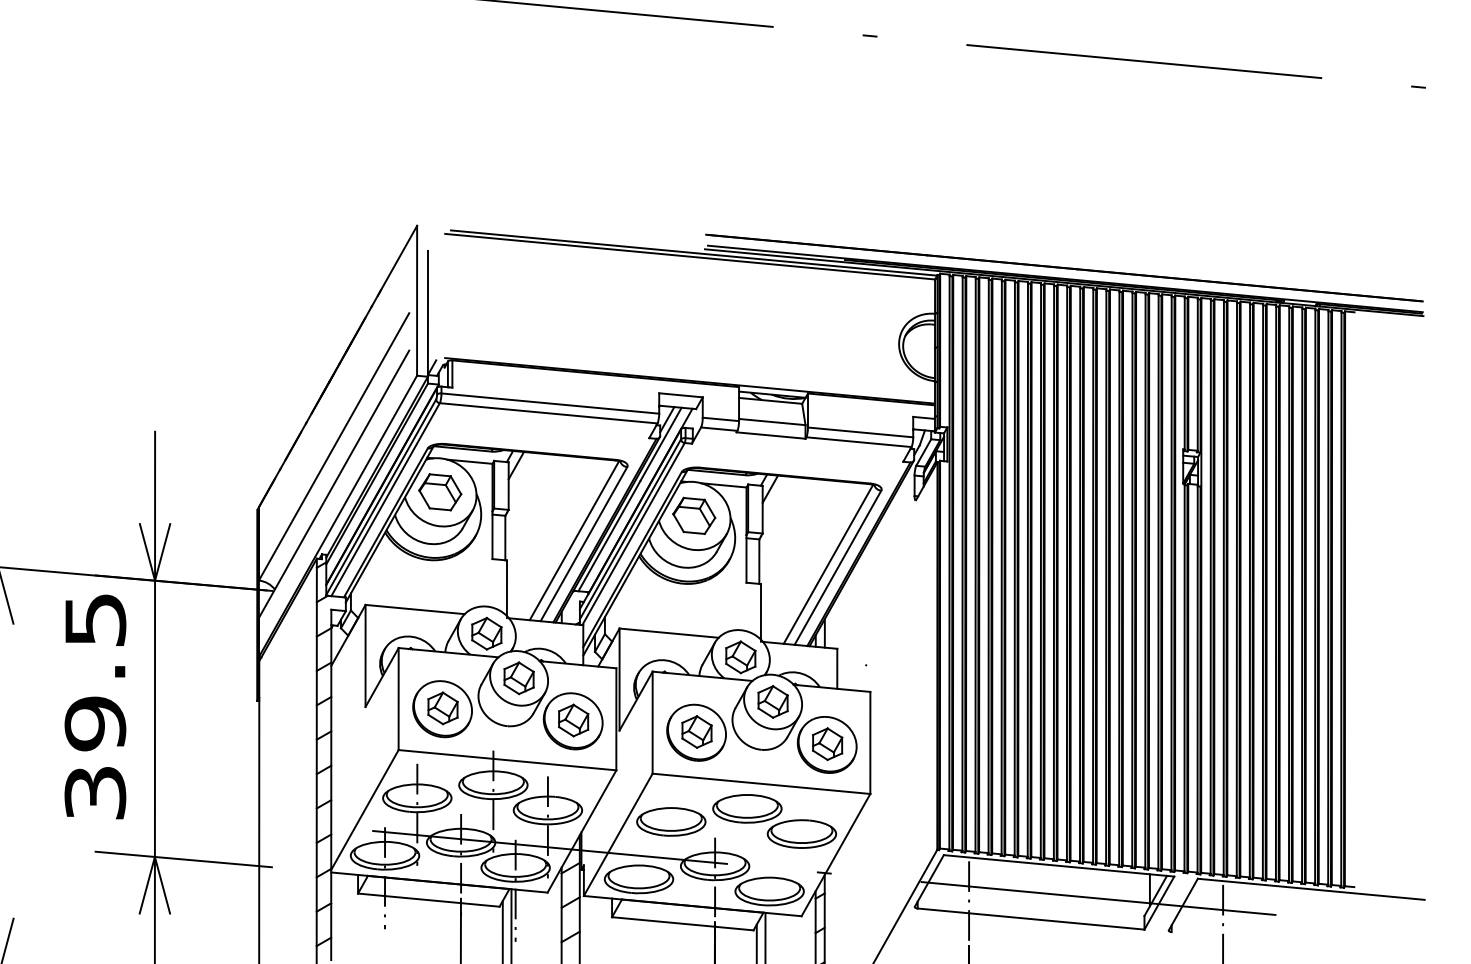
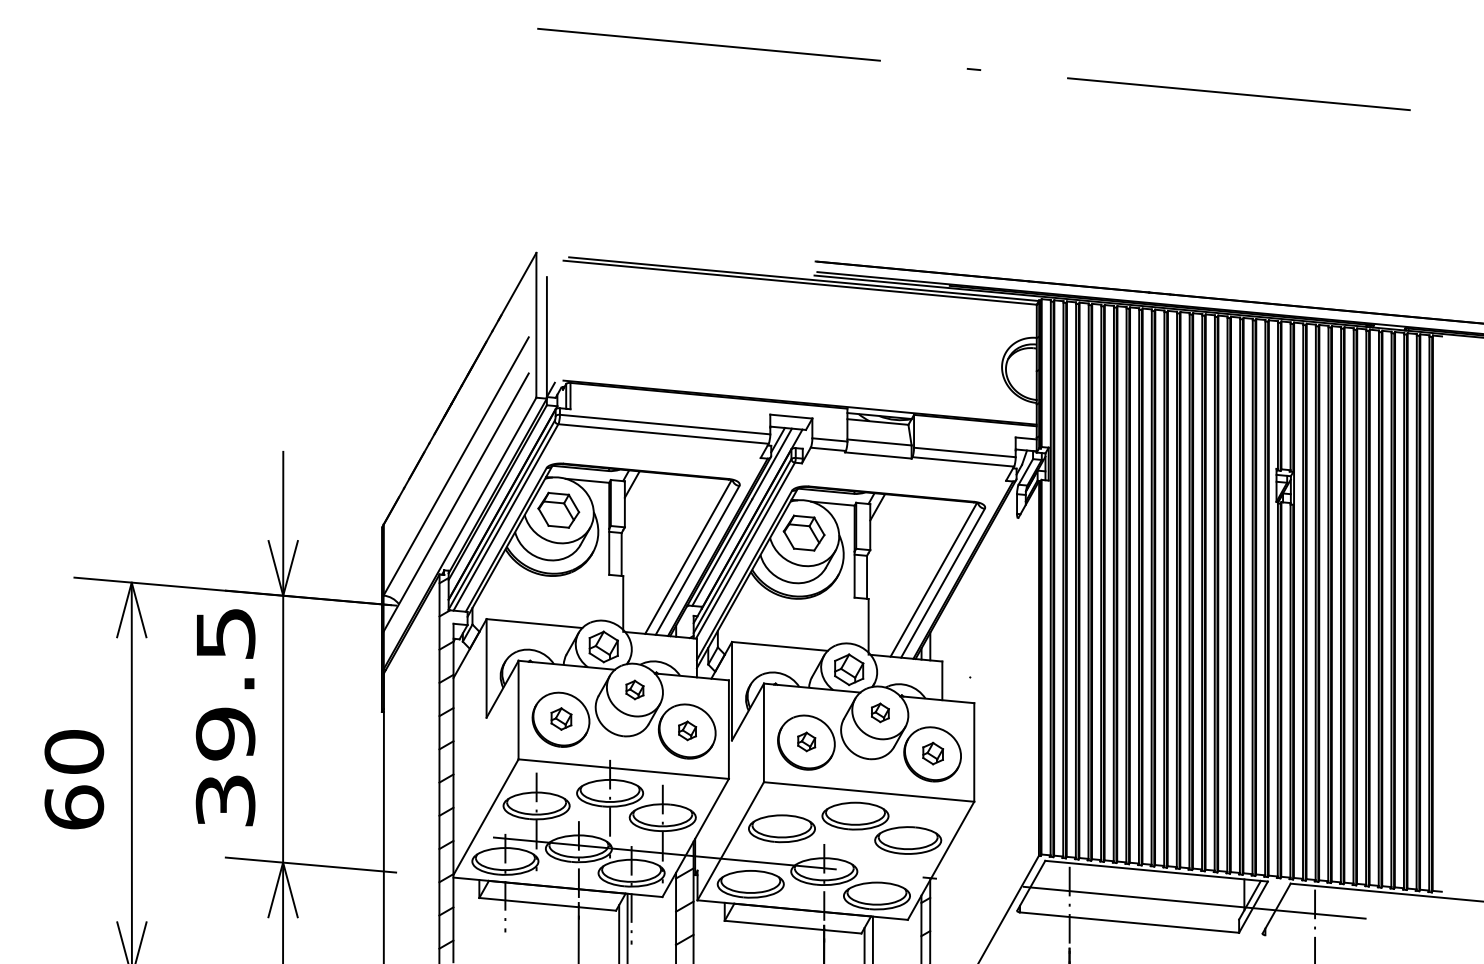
part: (518, 677) -> (634, 689), size x0.6
part: (773, 701) -> (880, 712), size x0.6
part: (443, 707) -> (561, 718), size x0.7
part: (573, 720) -> (687, 730), size x0.6
part: (696, 731) -> (806, 741), size x0.6
part: (828, 744) -> (933, 753), size x0.7

